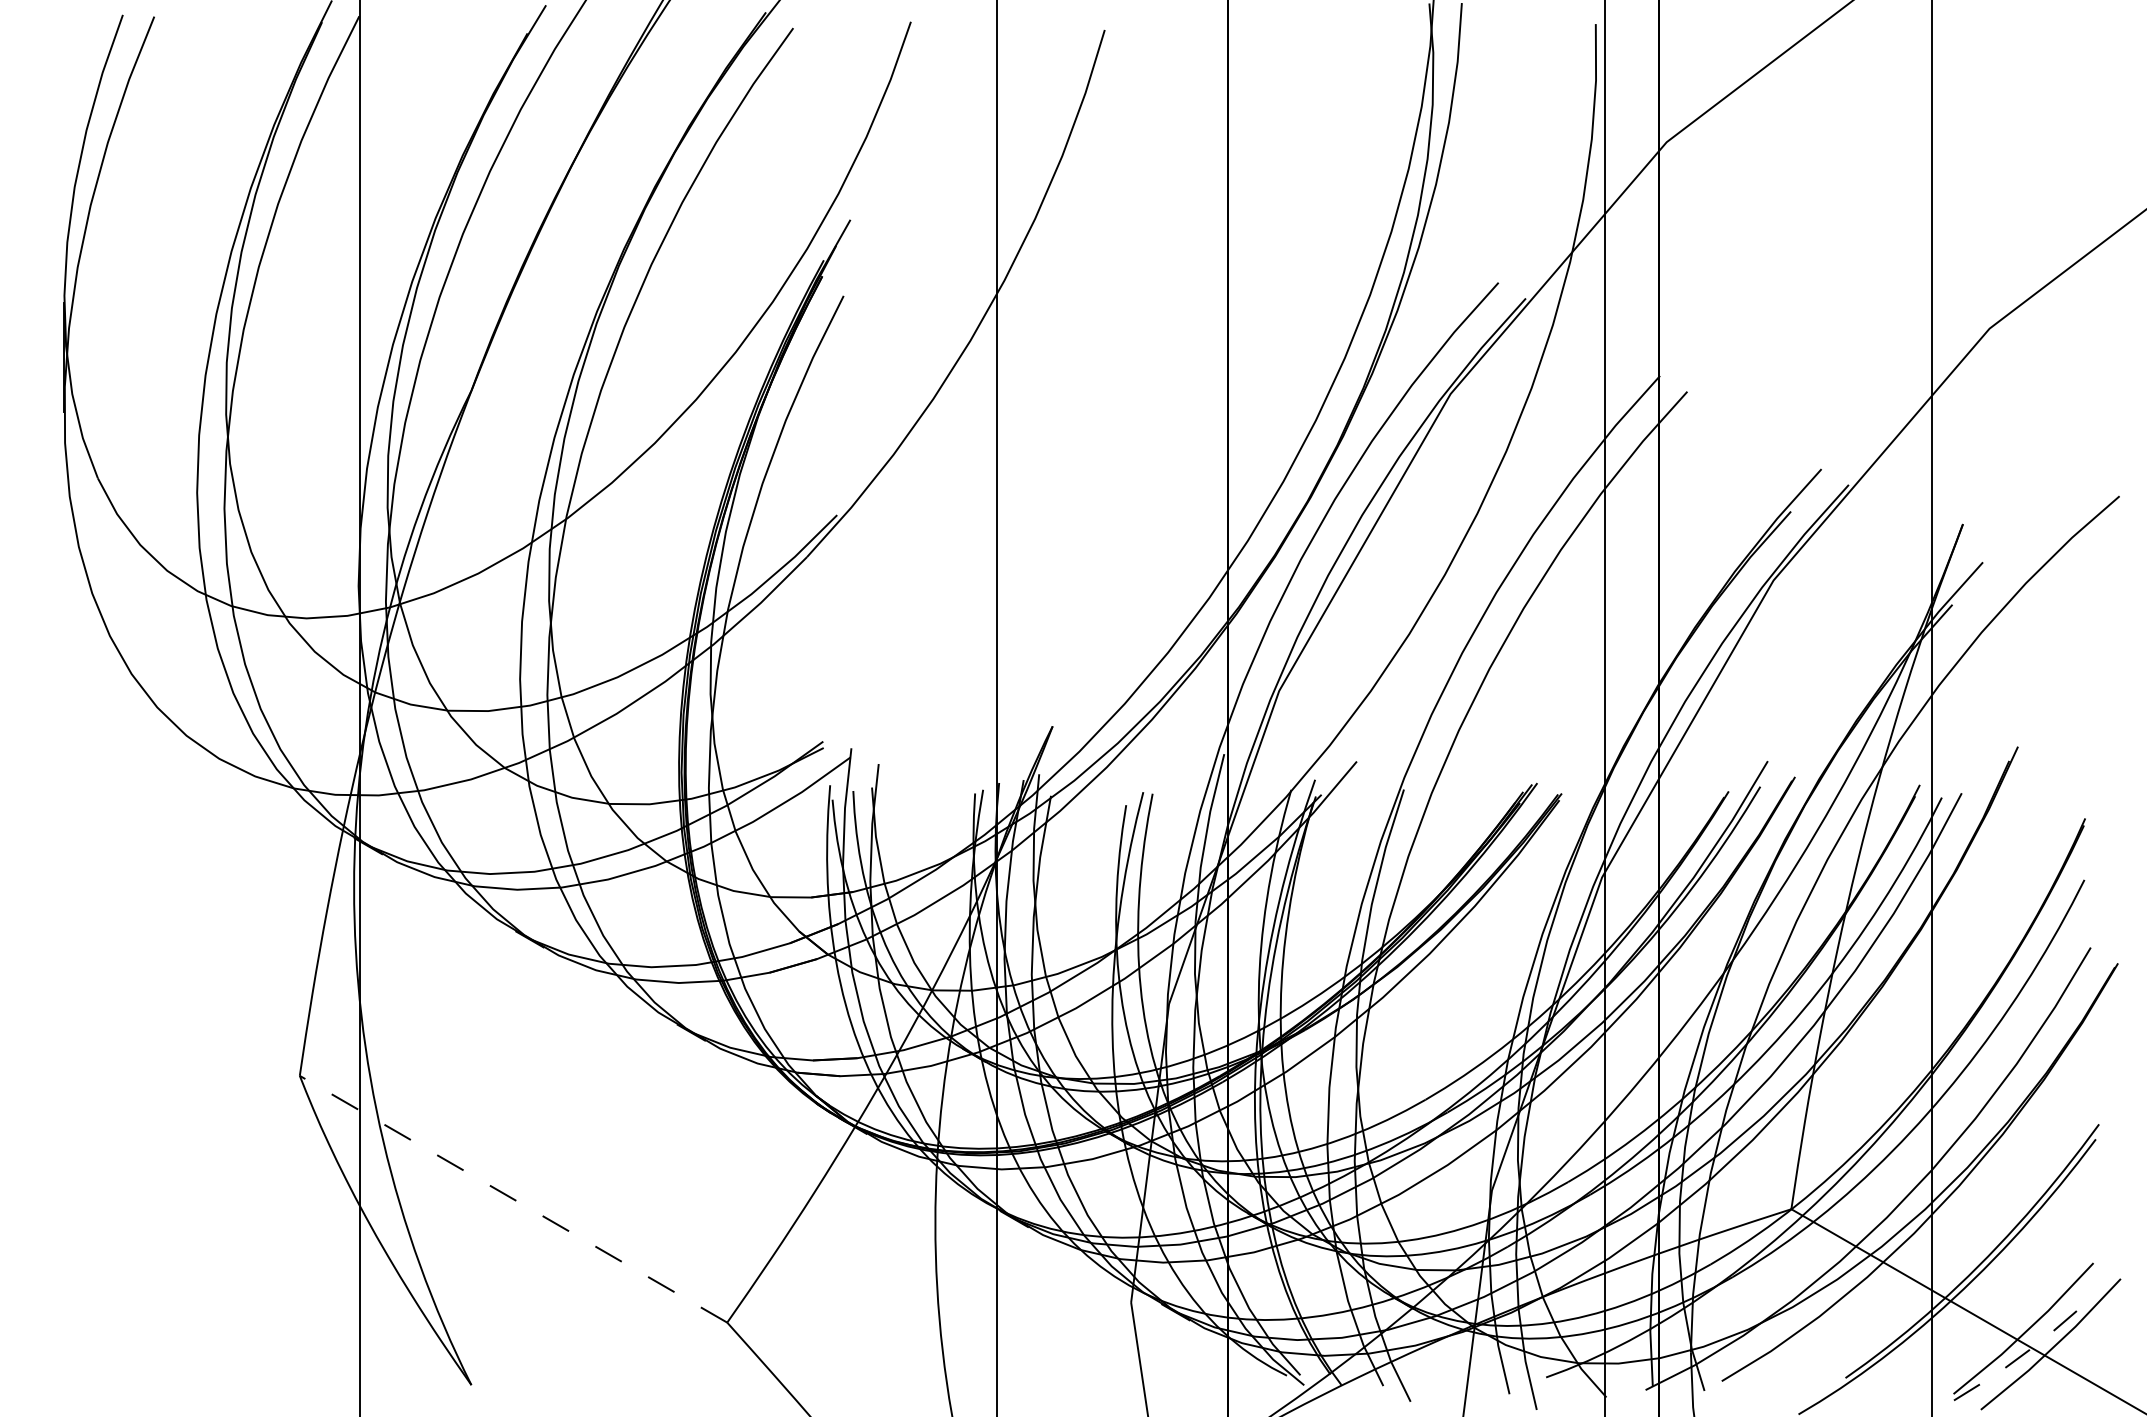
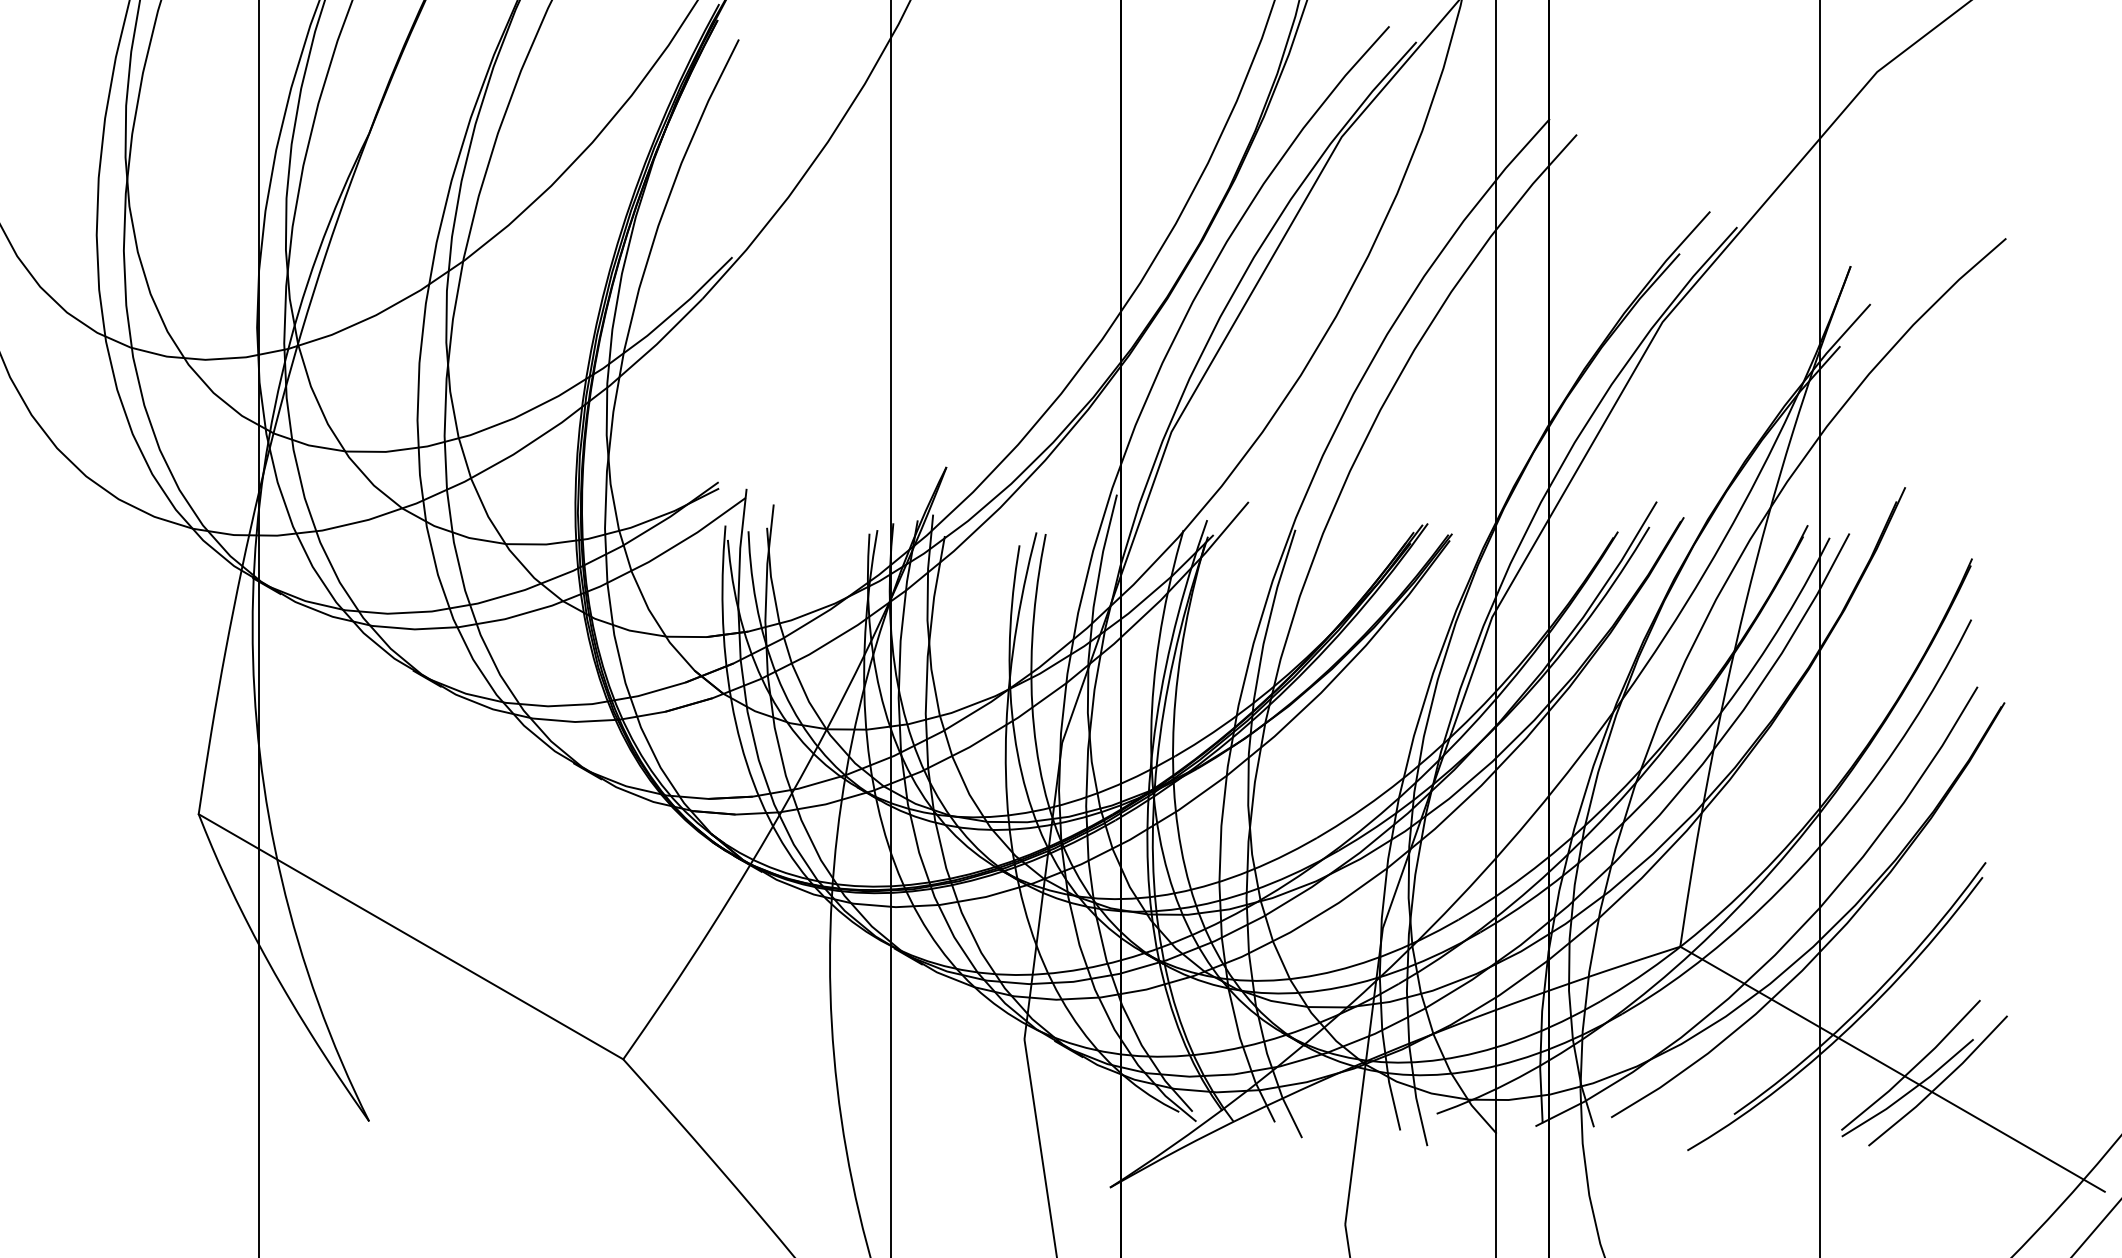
line: (513, 1199) -> (410, 937), dashed -> solid
line: (2023, 1354) -> (1910, 1091), dashed -> solid

